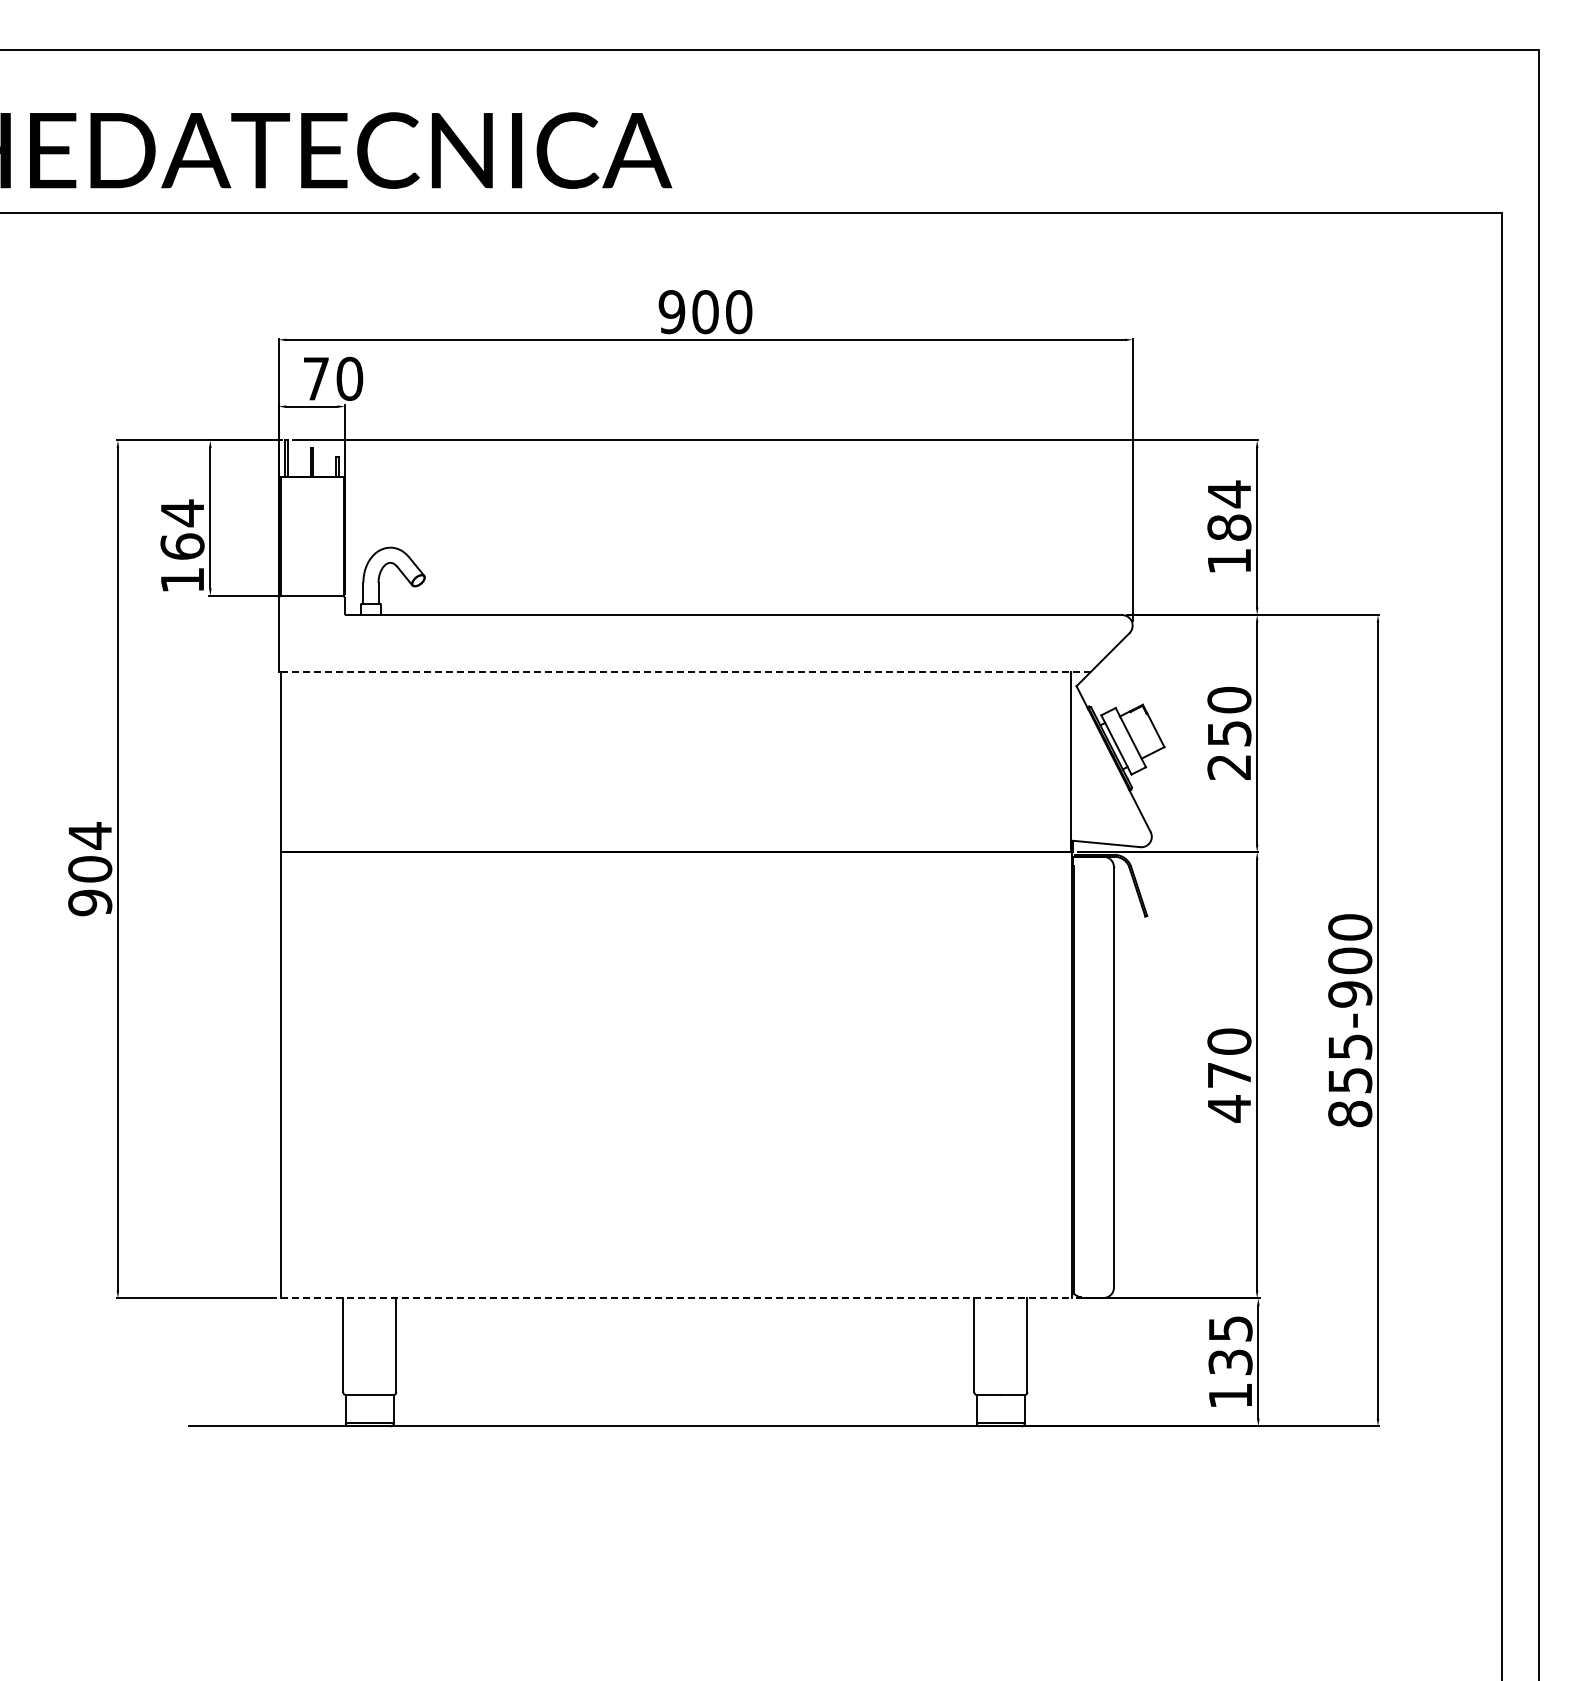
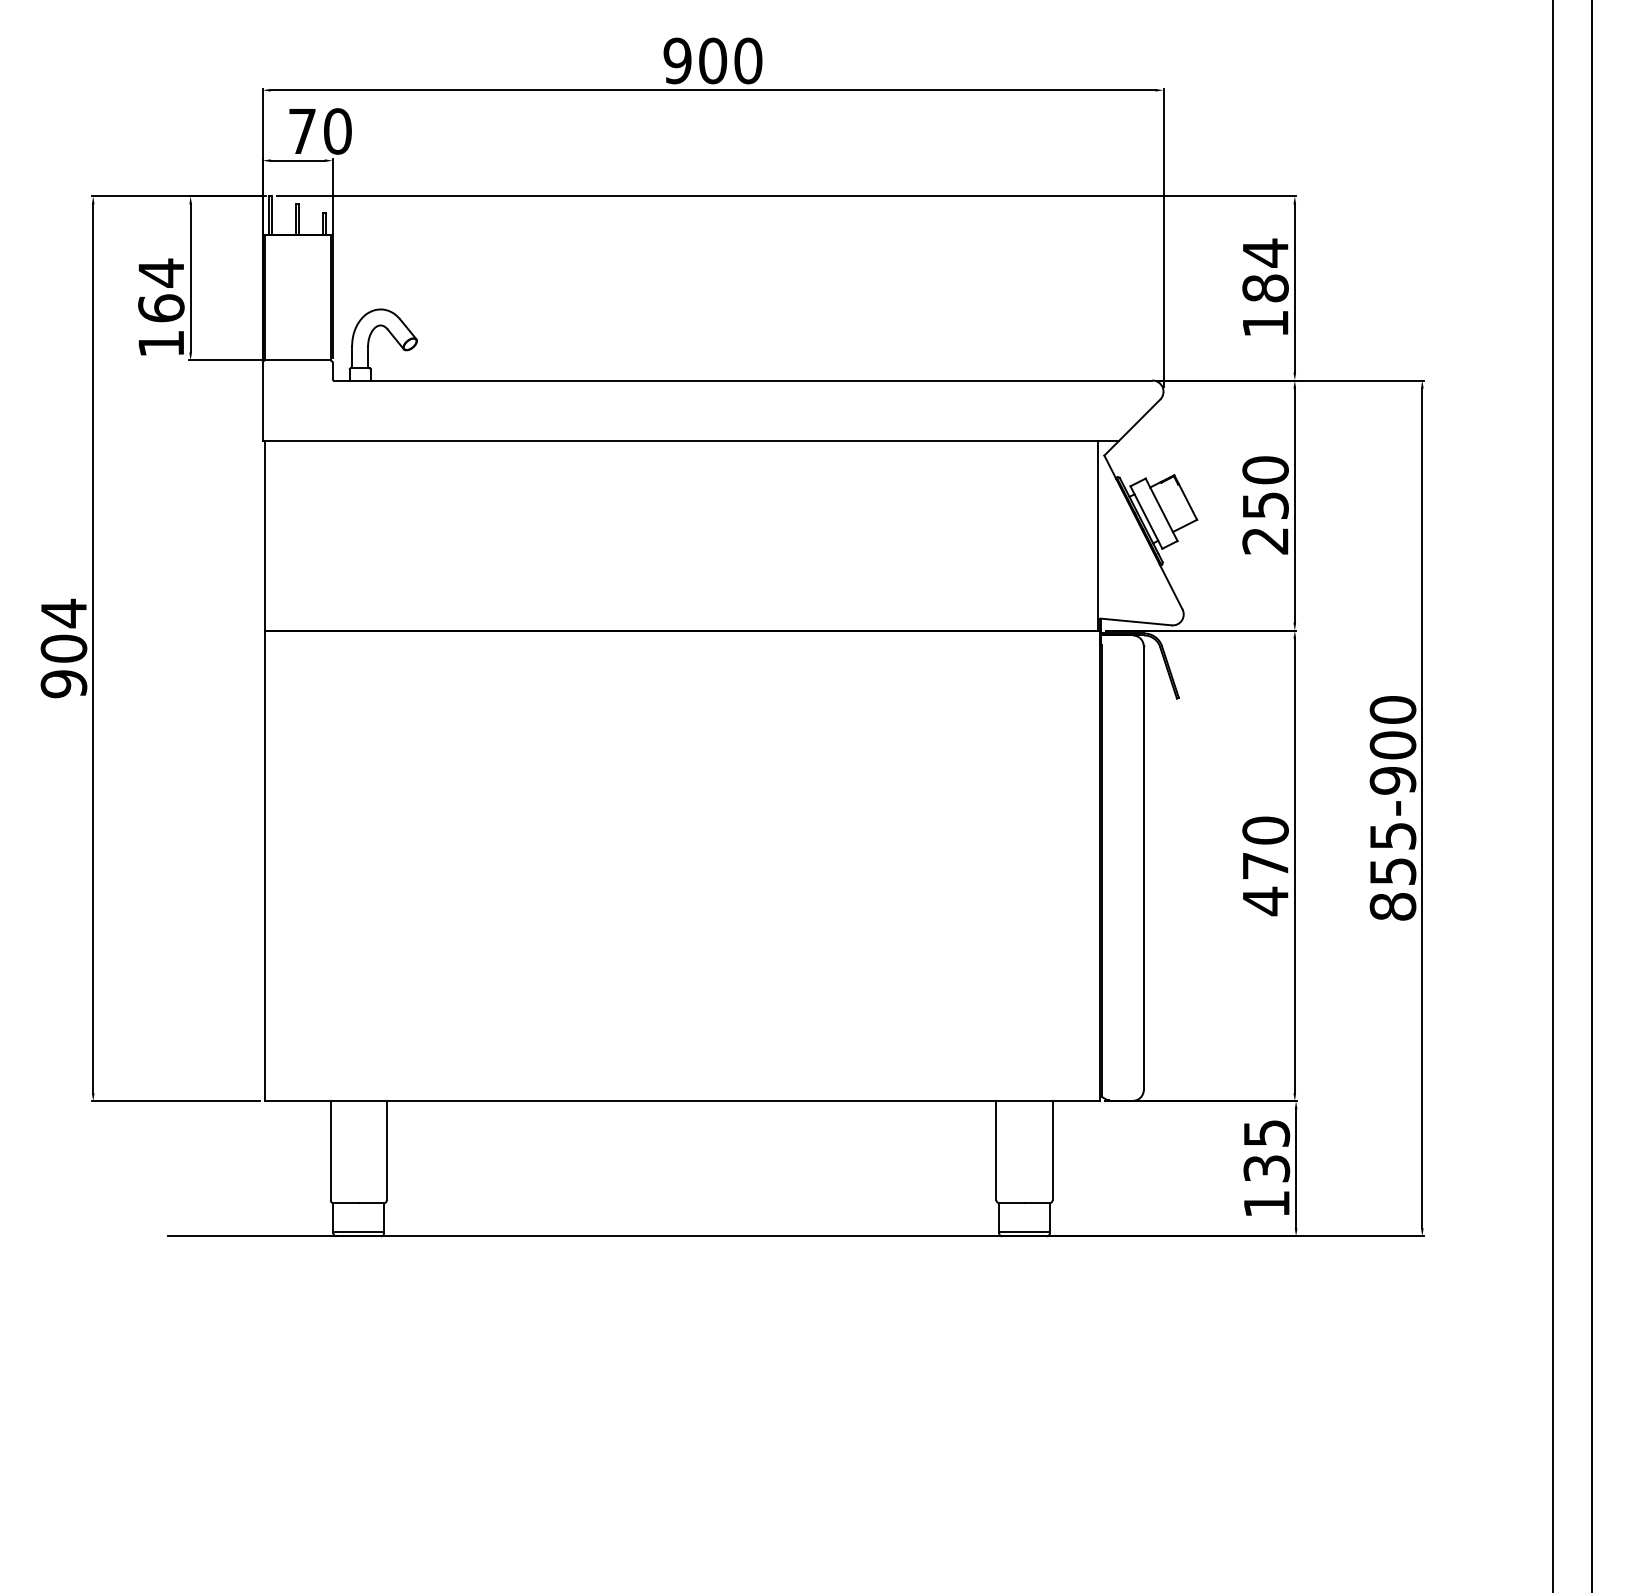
line: (684, 671) -> (690, 440), dashed -> solid
line: (676, 1298) -> (682, 1101), dashed -> solid

